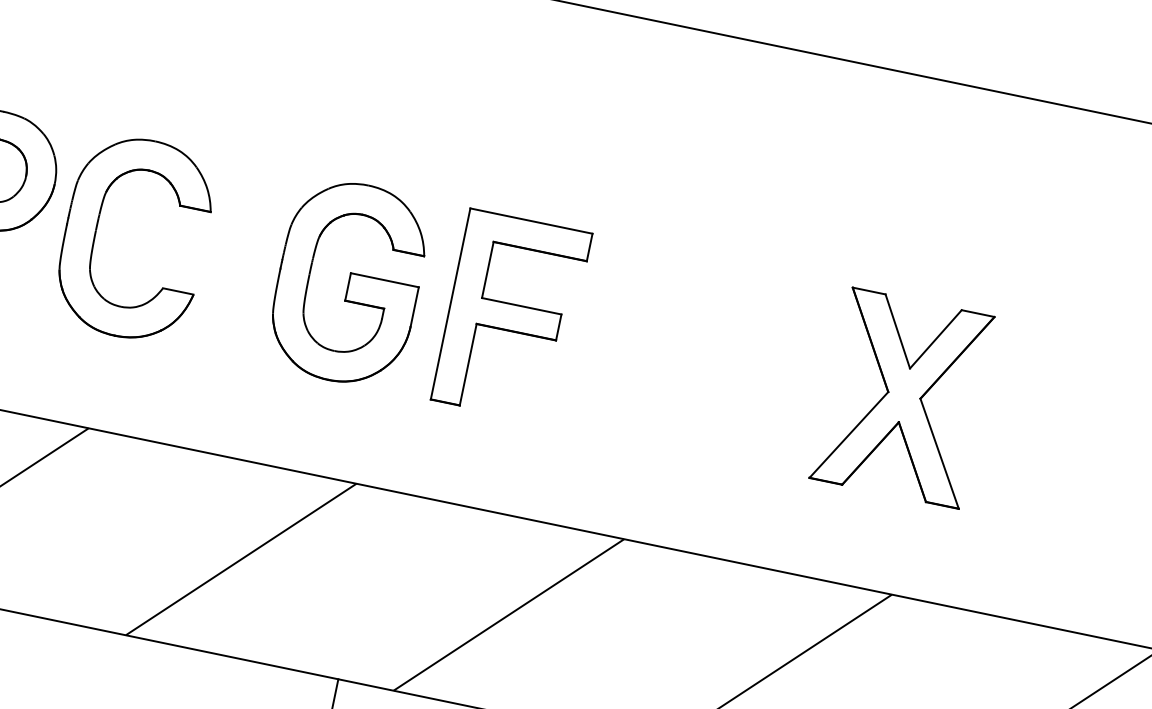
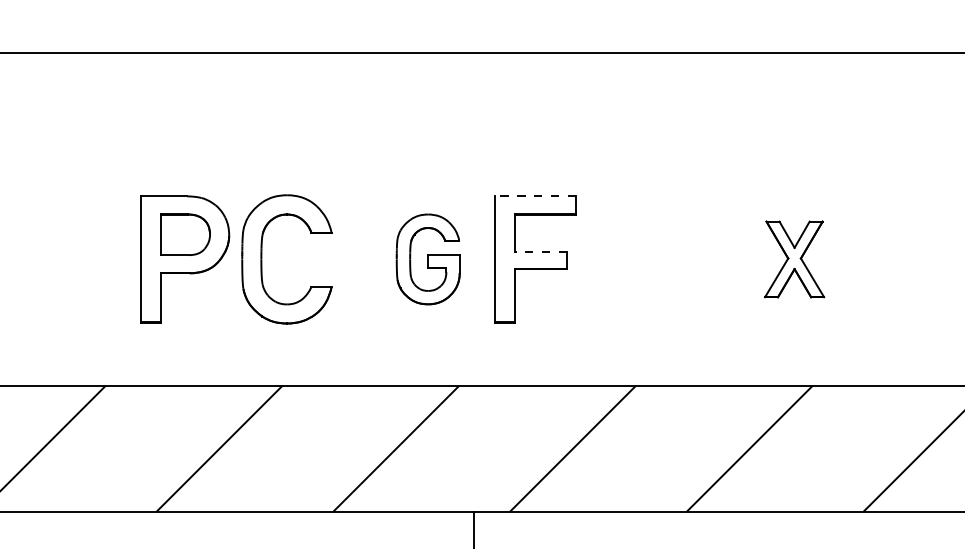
line: (531, 221) -> (535, 196), solid -> dashed
part: (349, 283) -> (428, 259), size x0.7
line: (521, 306) -> (540, 251), solid -> dashed
part: (903, 397) -> (794, 259), size x0.6

